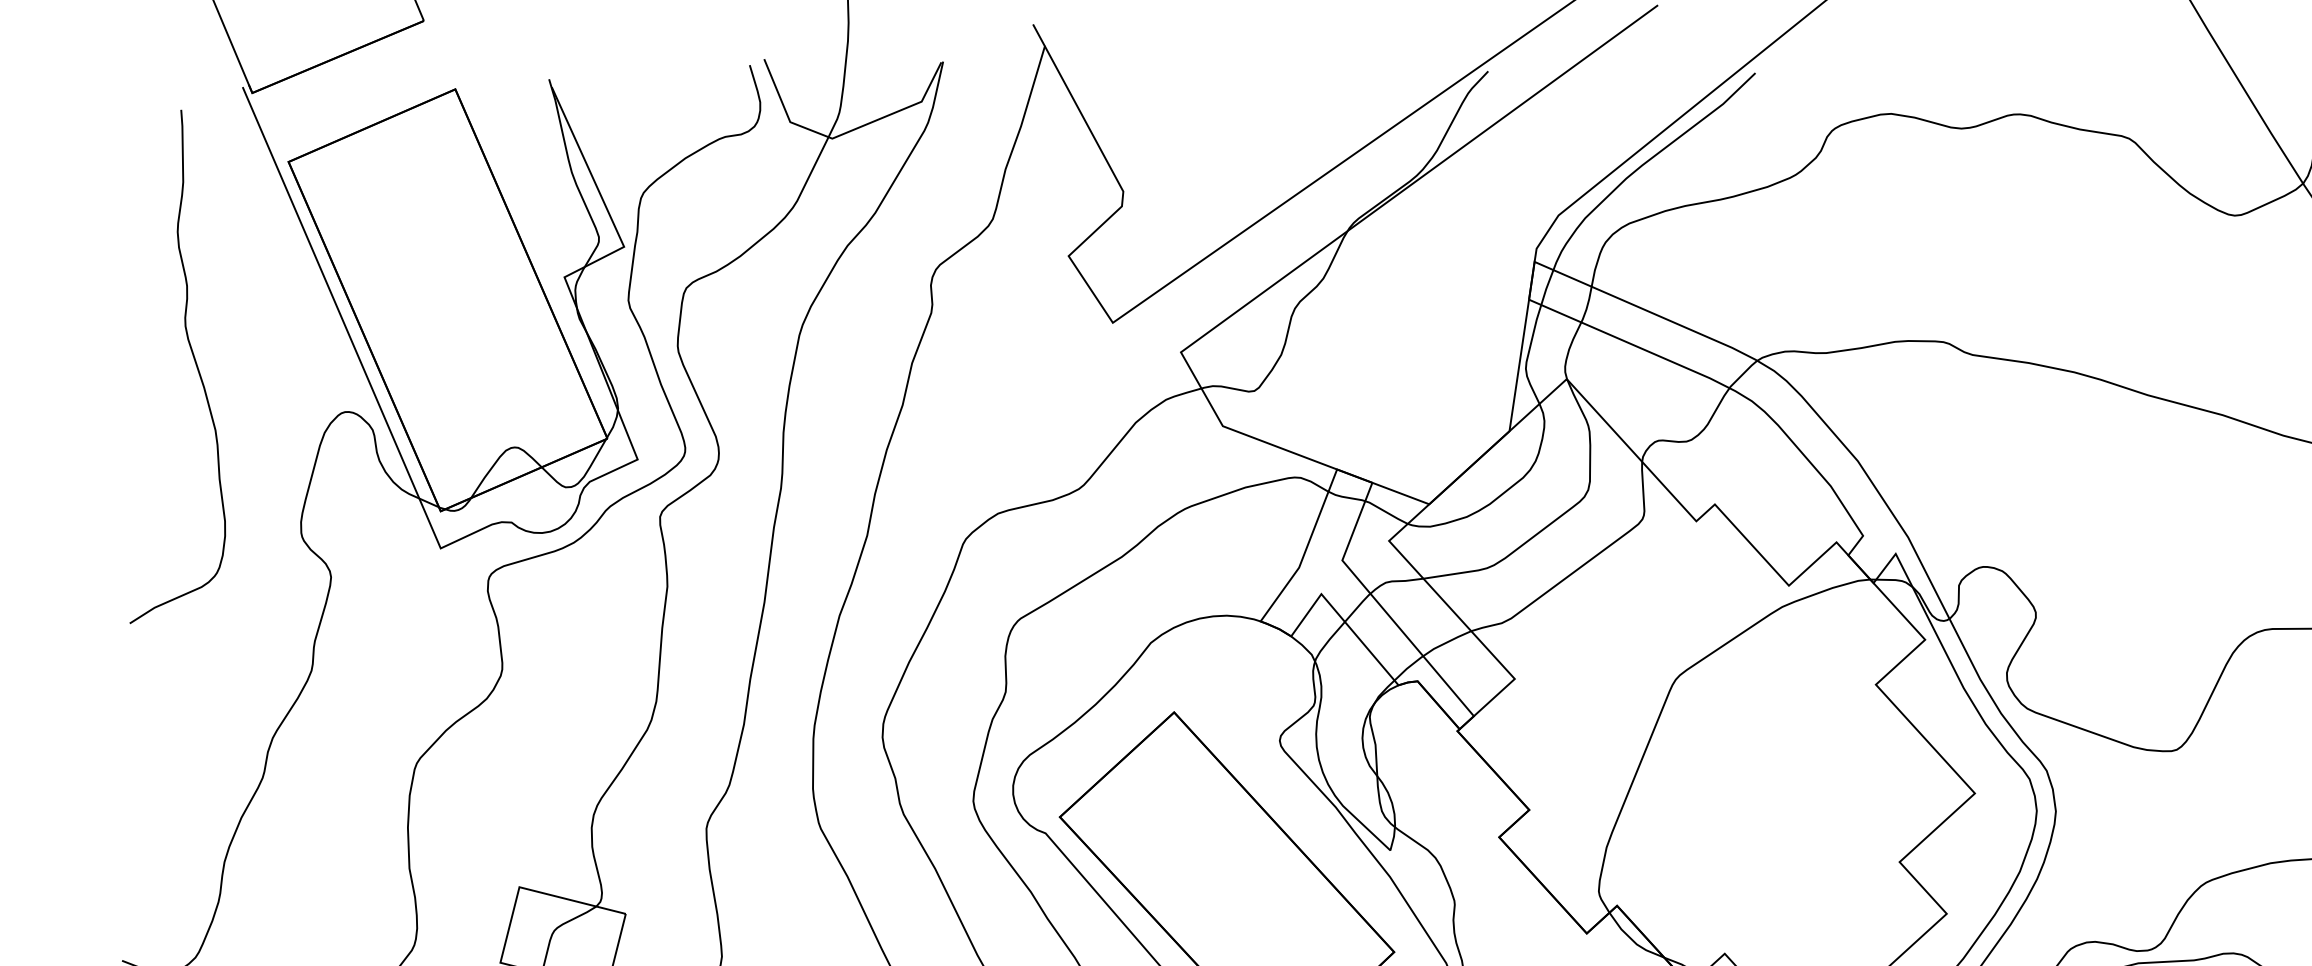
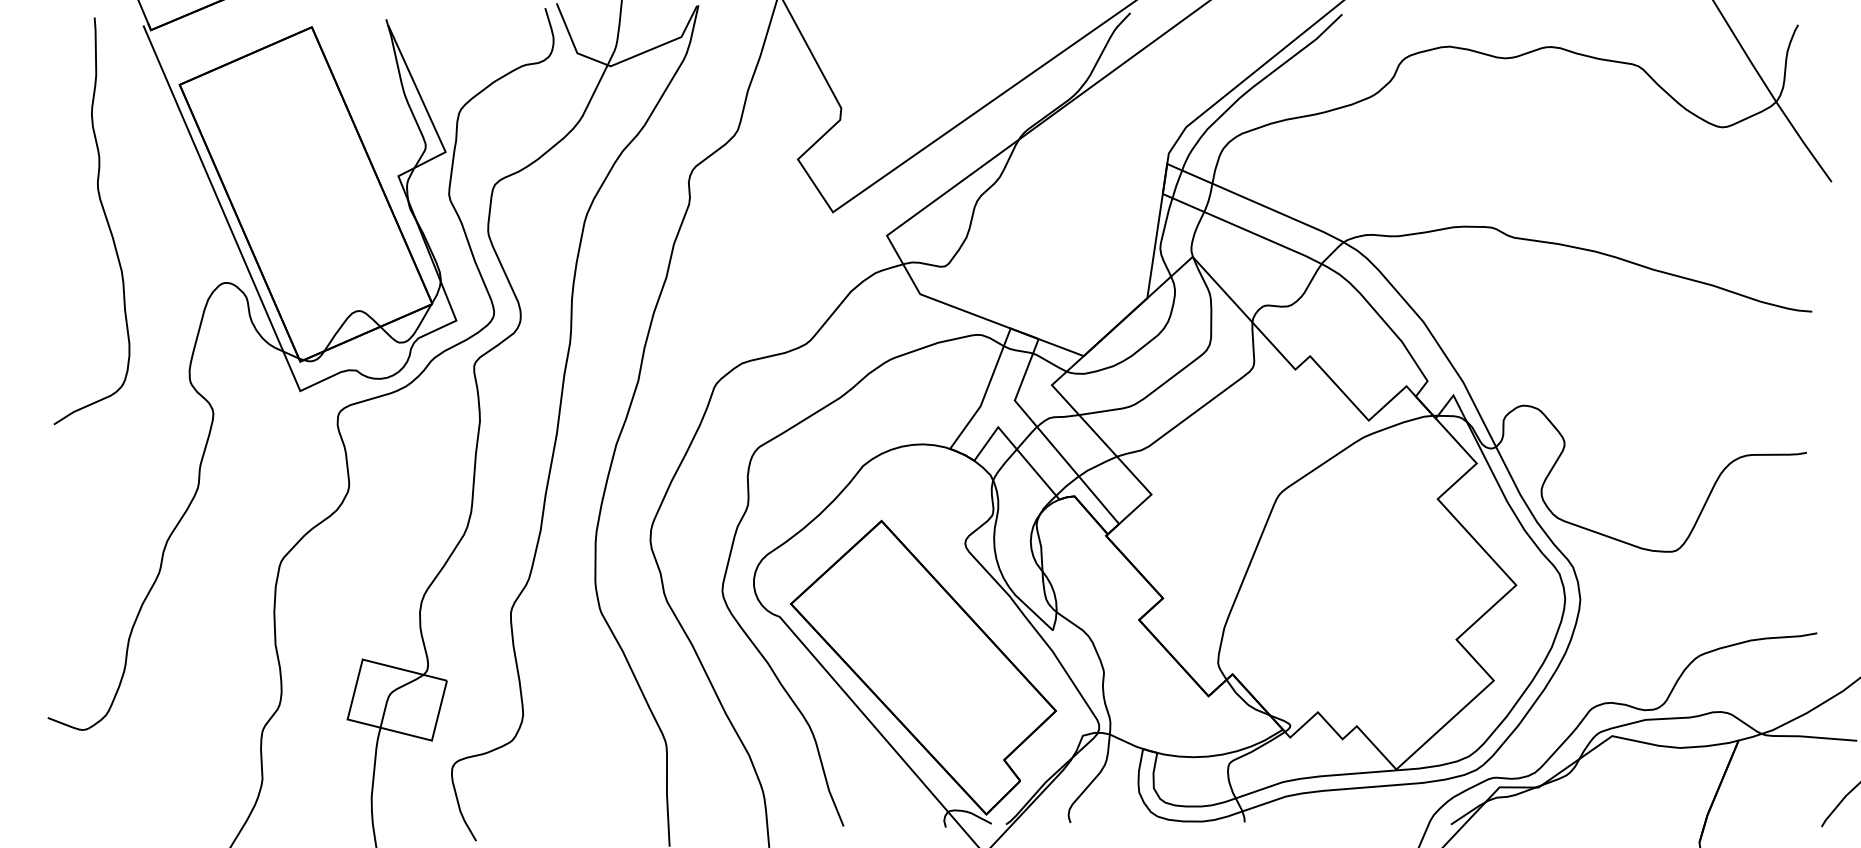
curve: (193, 360) -> (104, 216), moved

